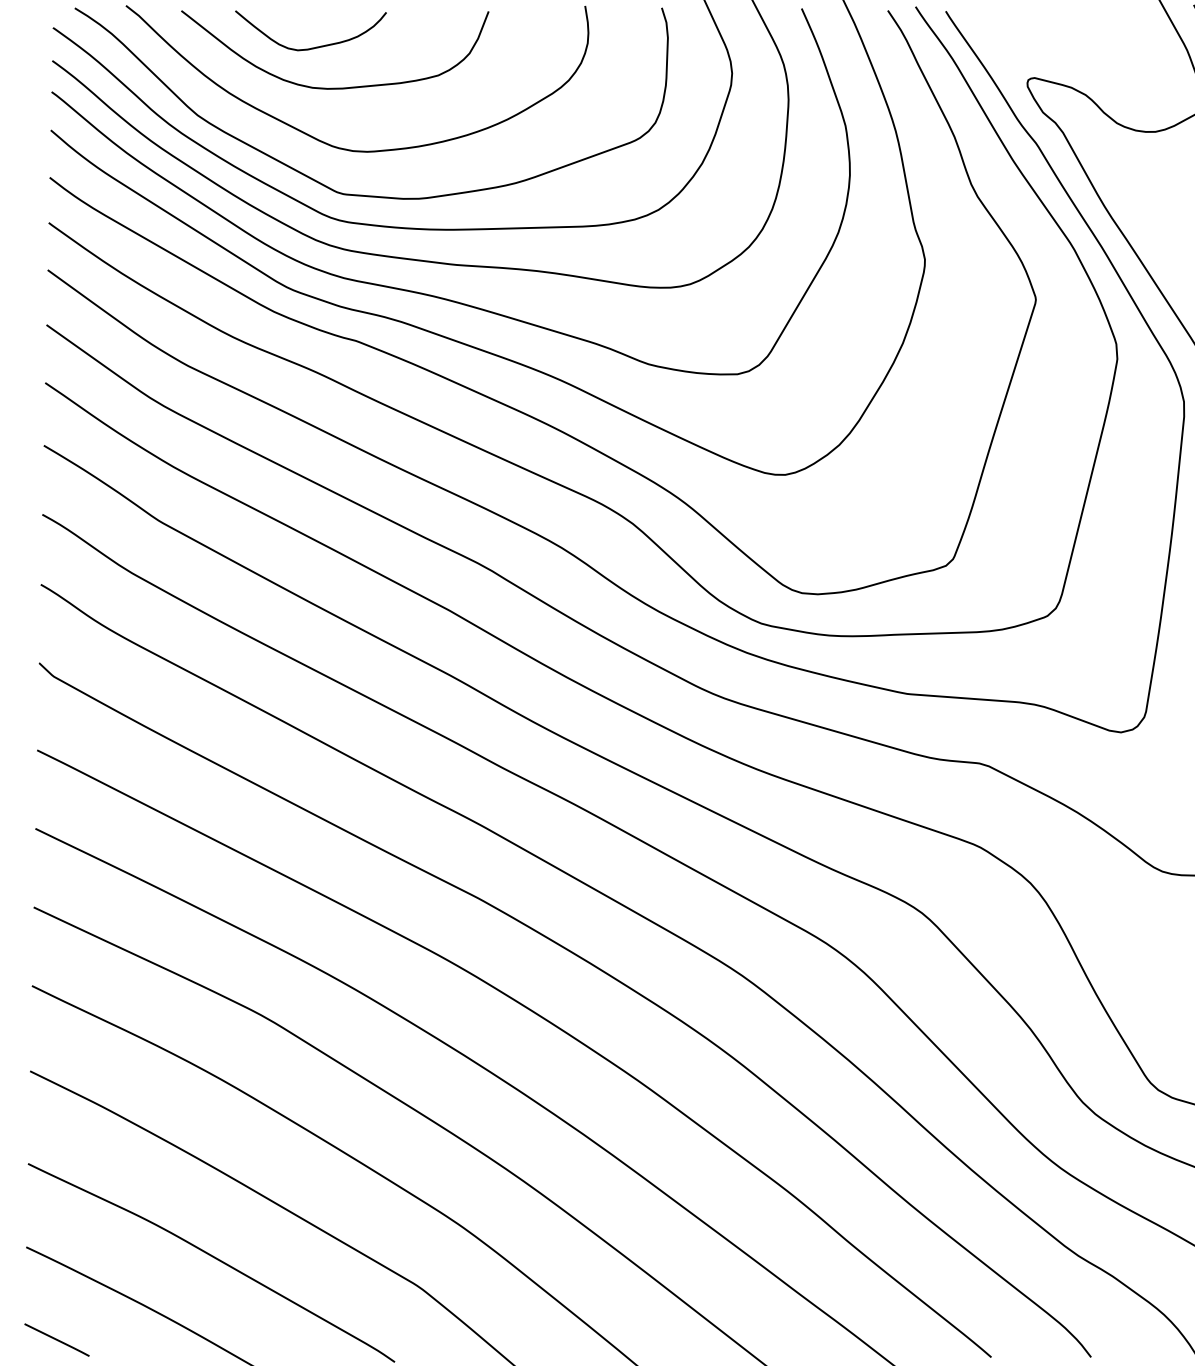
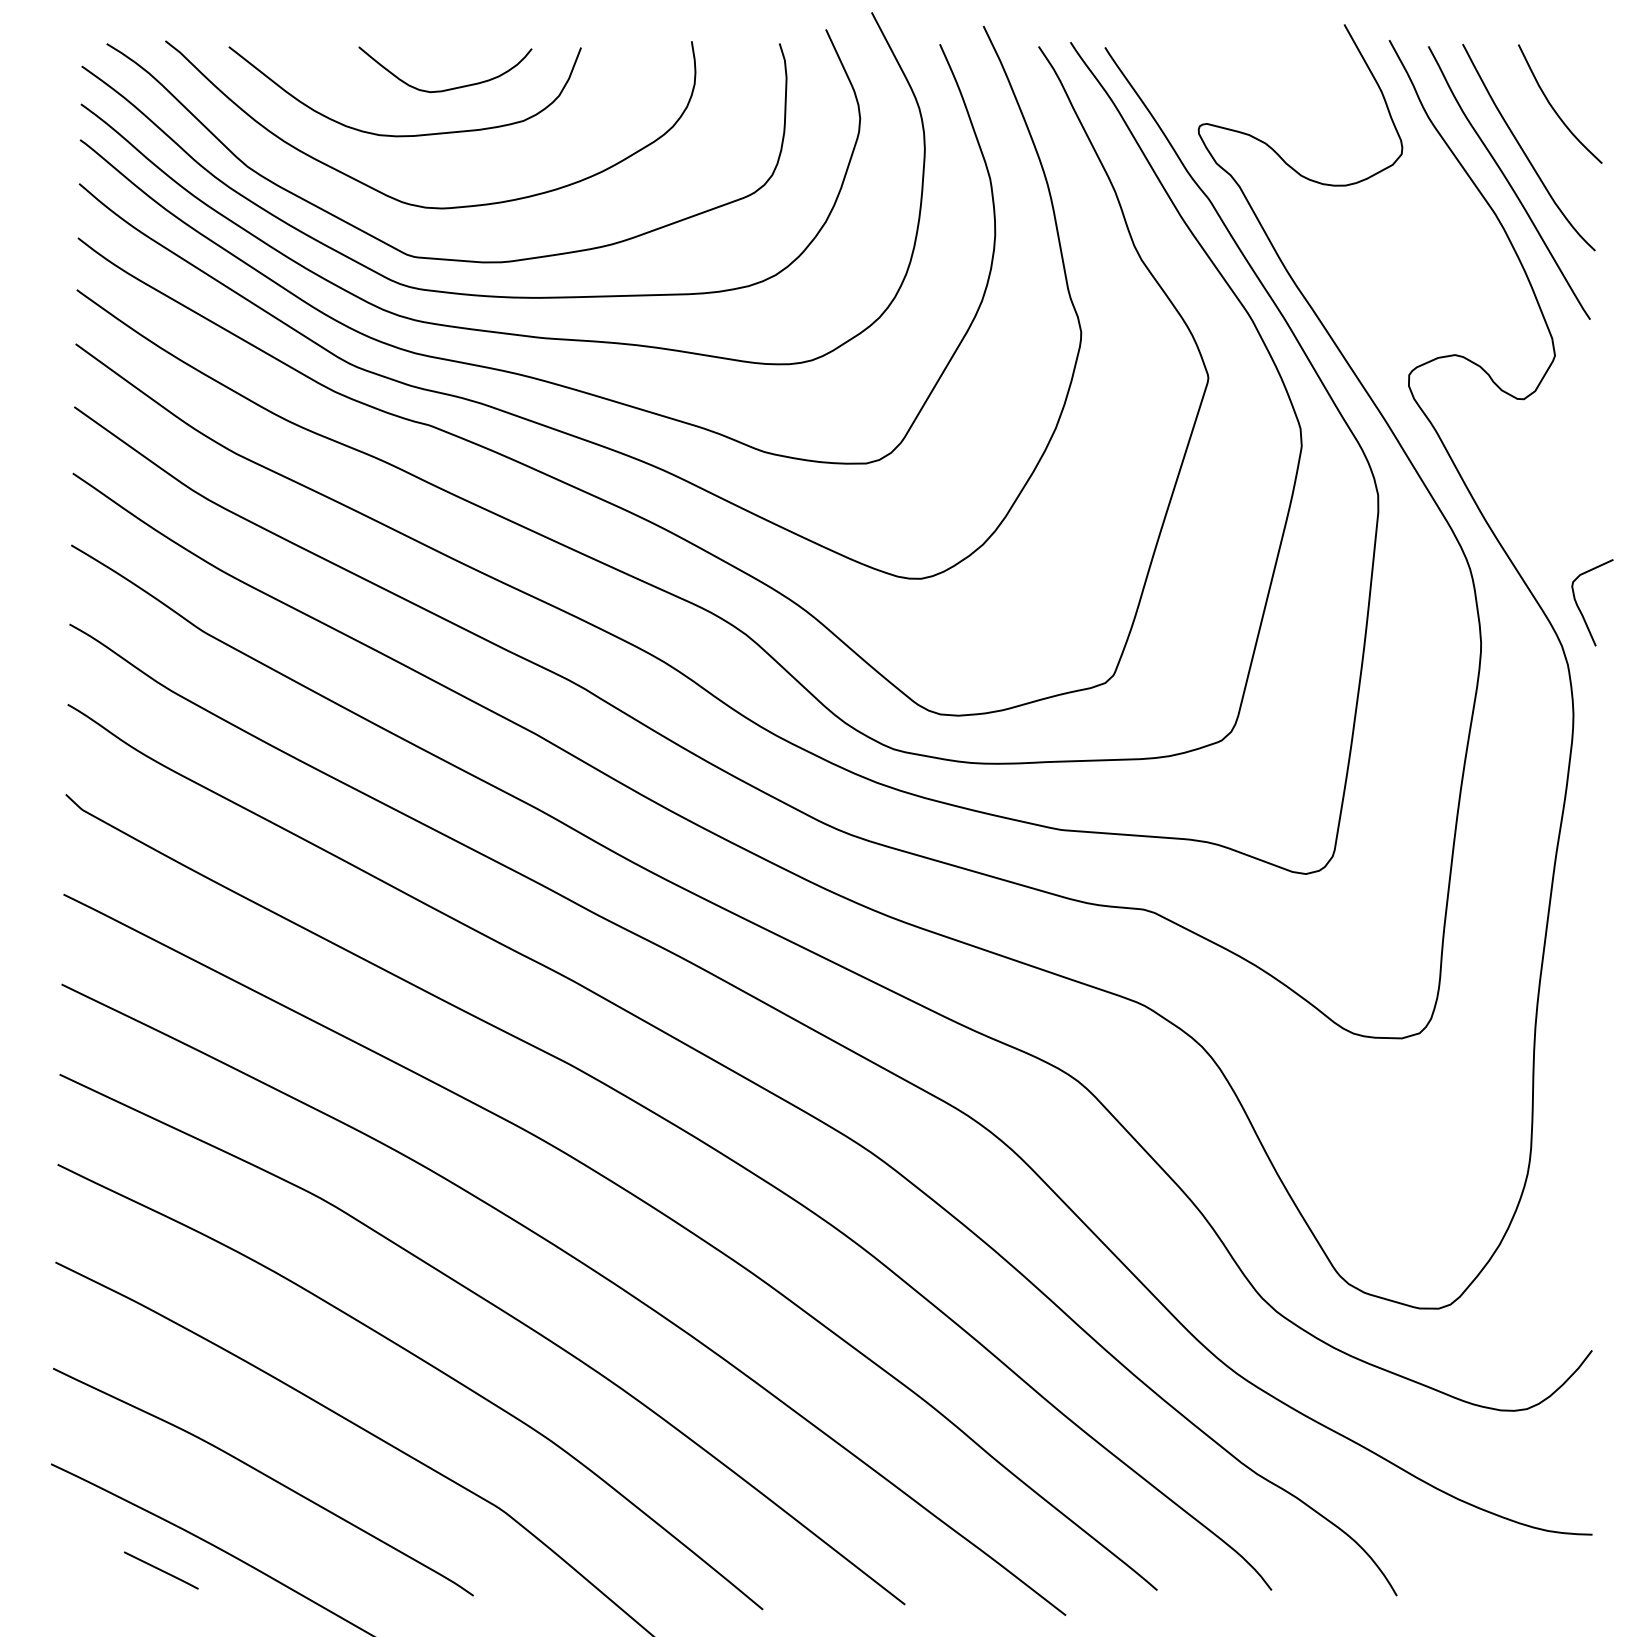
curve: (313, 47) -> (448, 88), moved
line: (57, 1340) -> (161, 1570), moved

